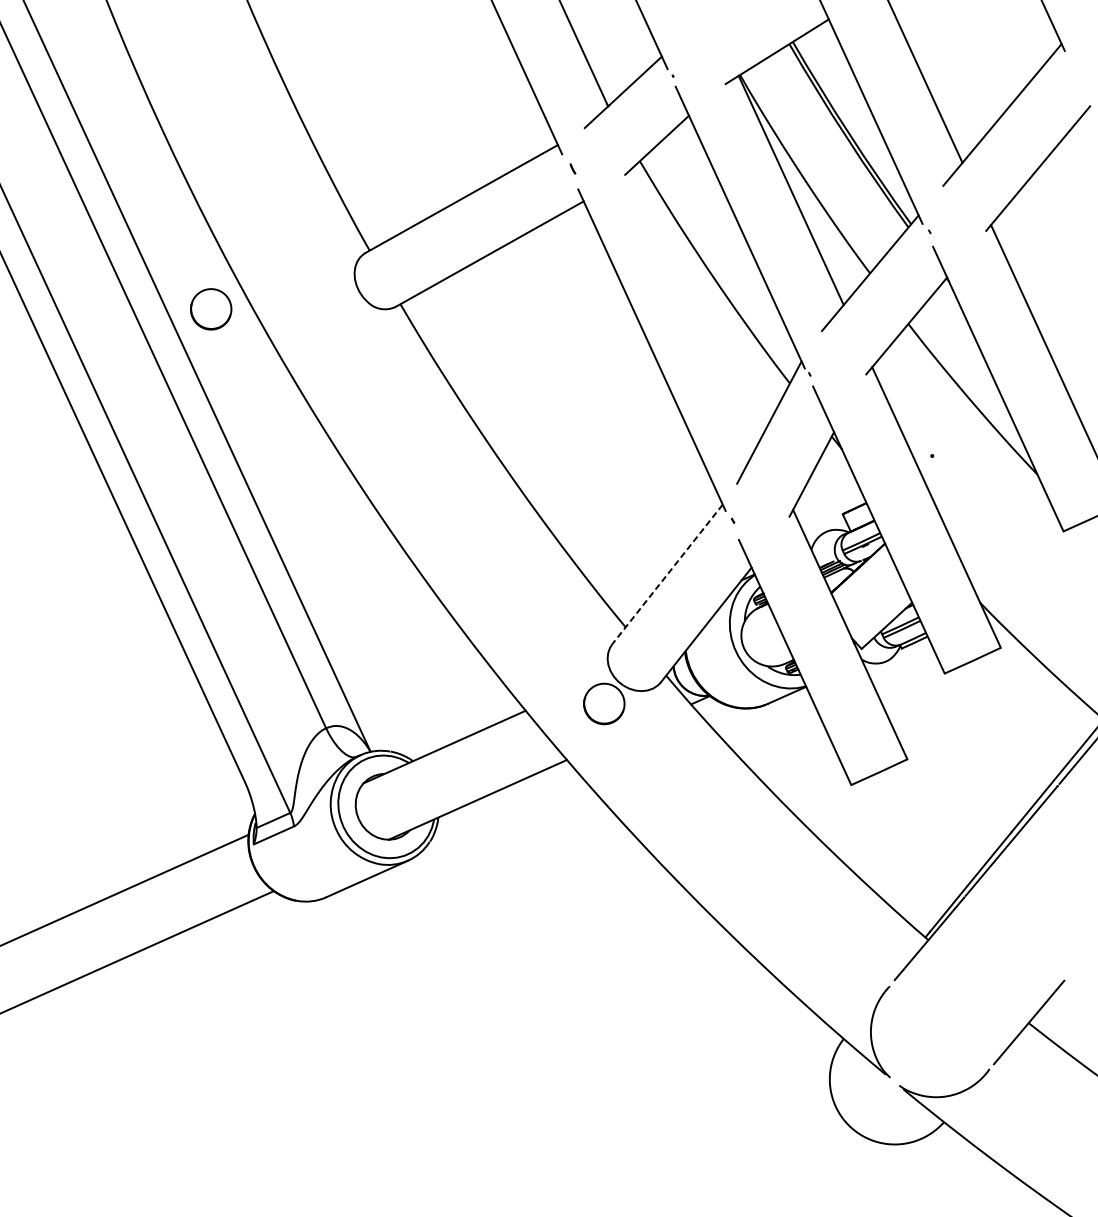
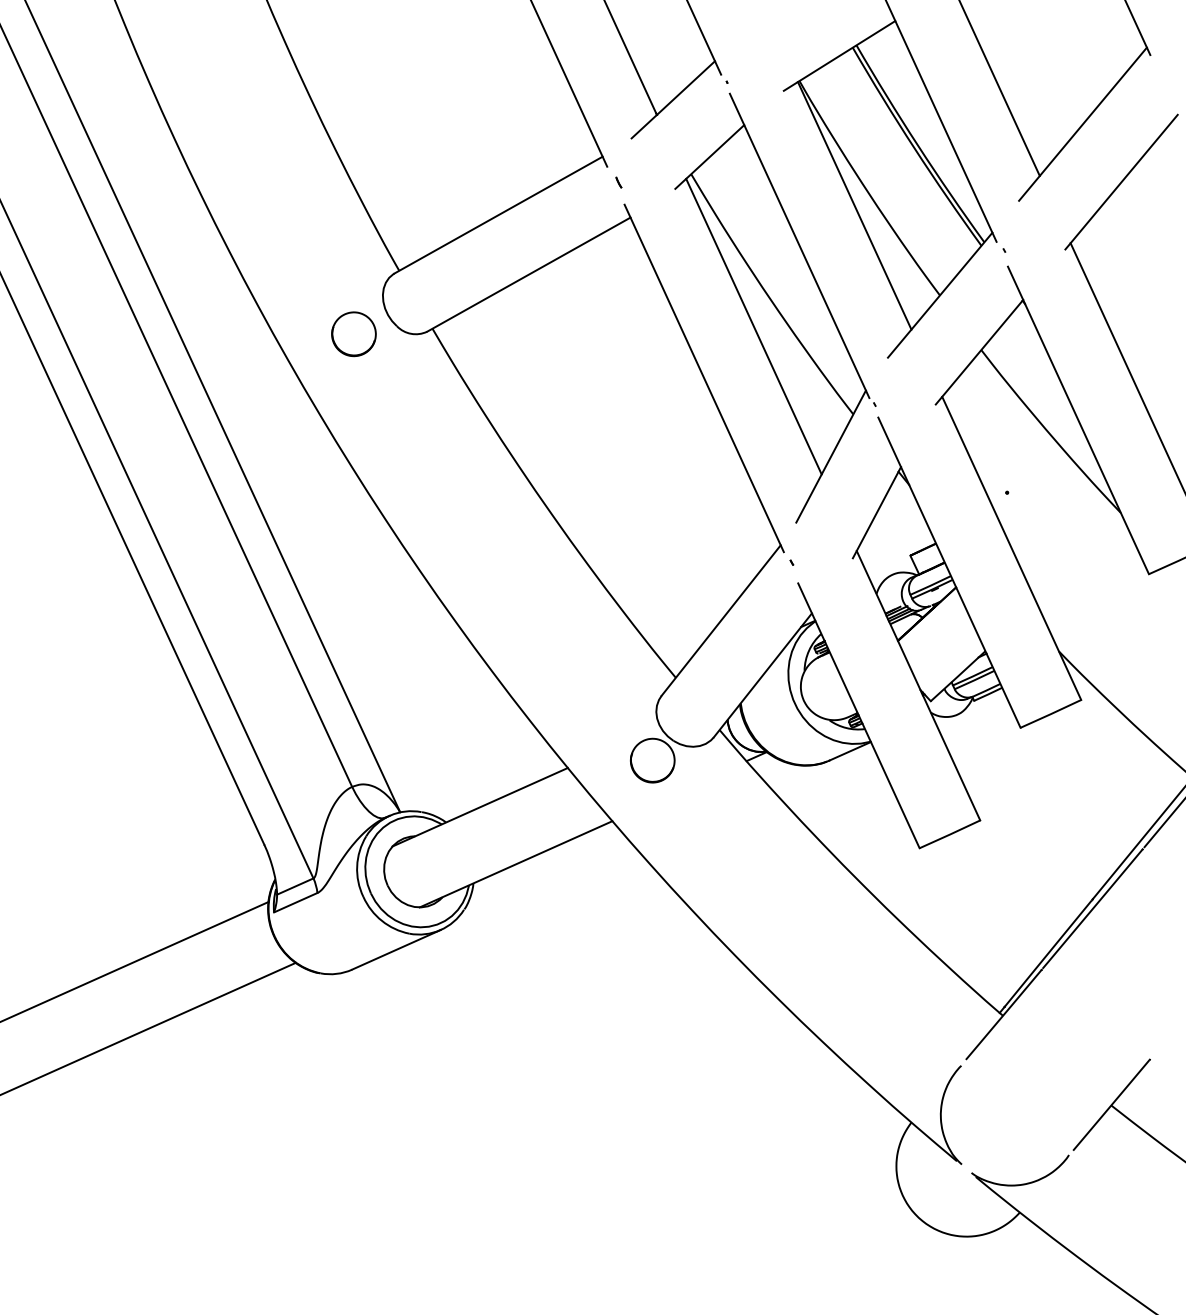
line: (697, 302) -> (753, 326), added
part: (210, 309) -> (353, 334), moved
line: (667, 574) -> (720, 620), dashed -> solid

